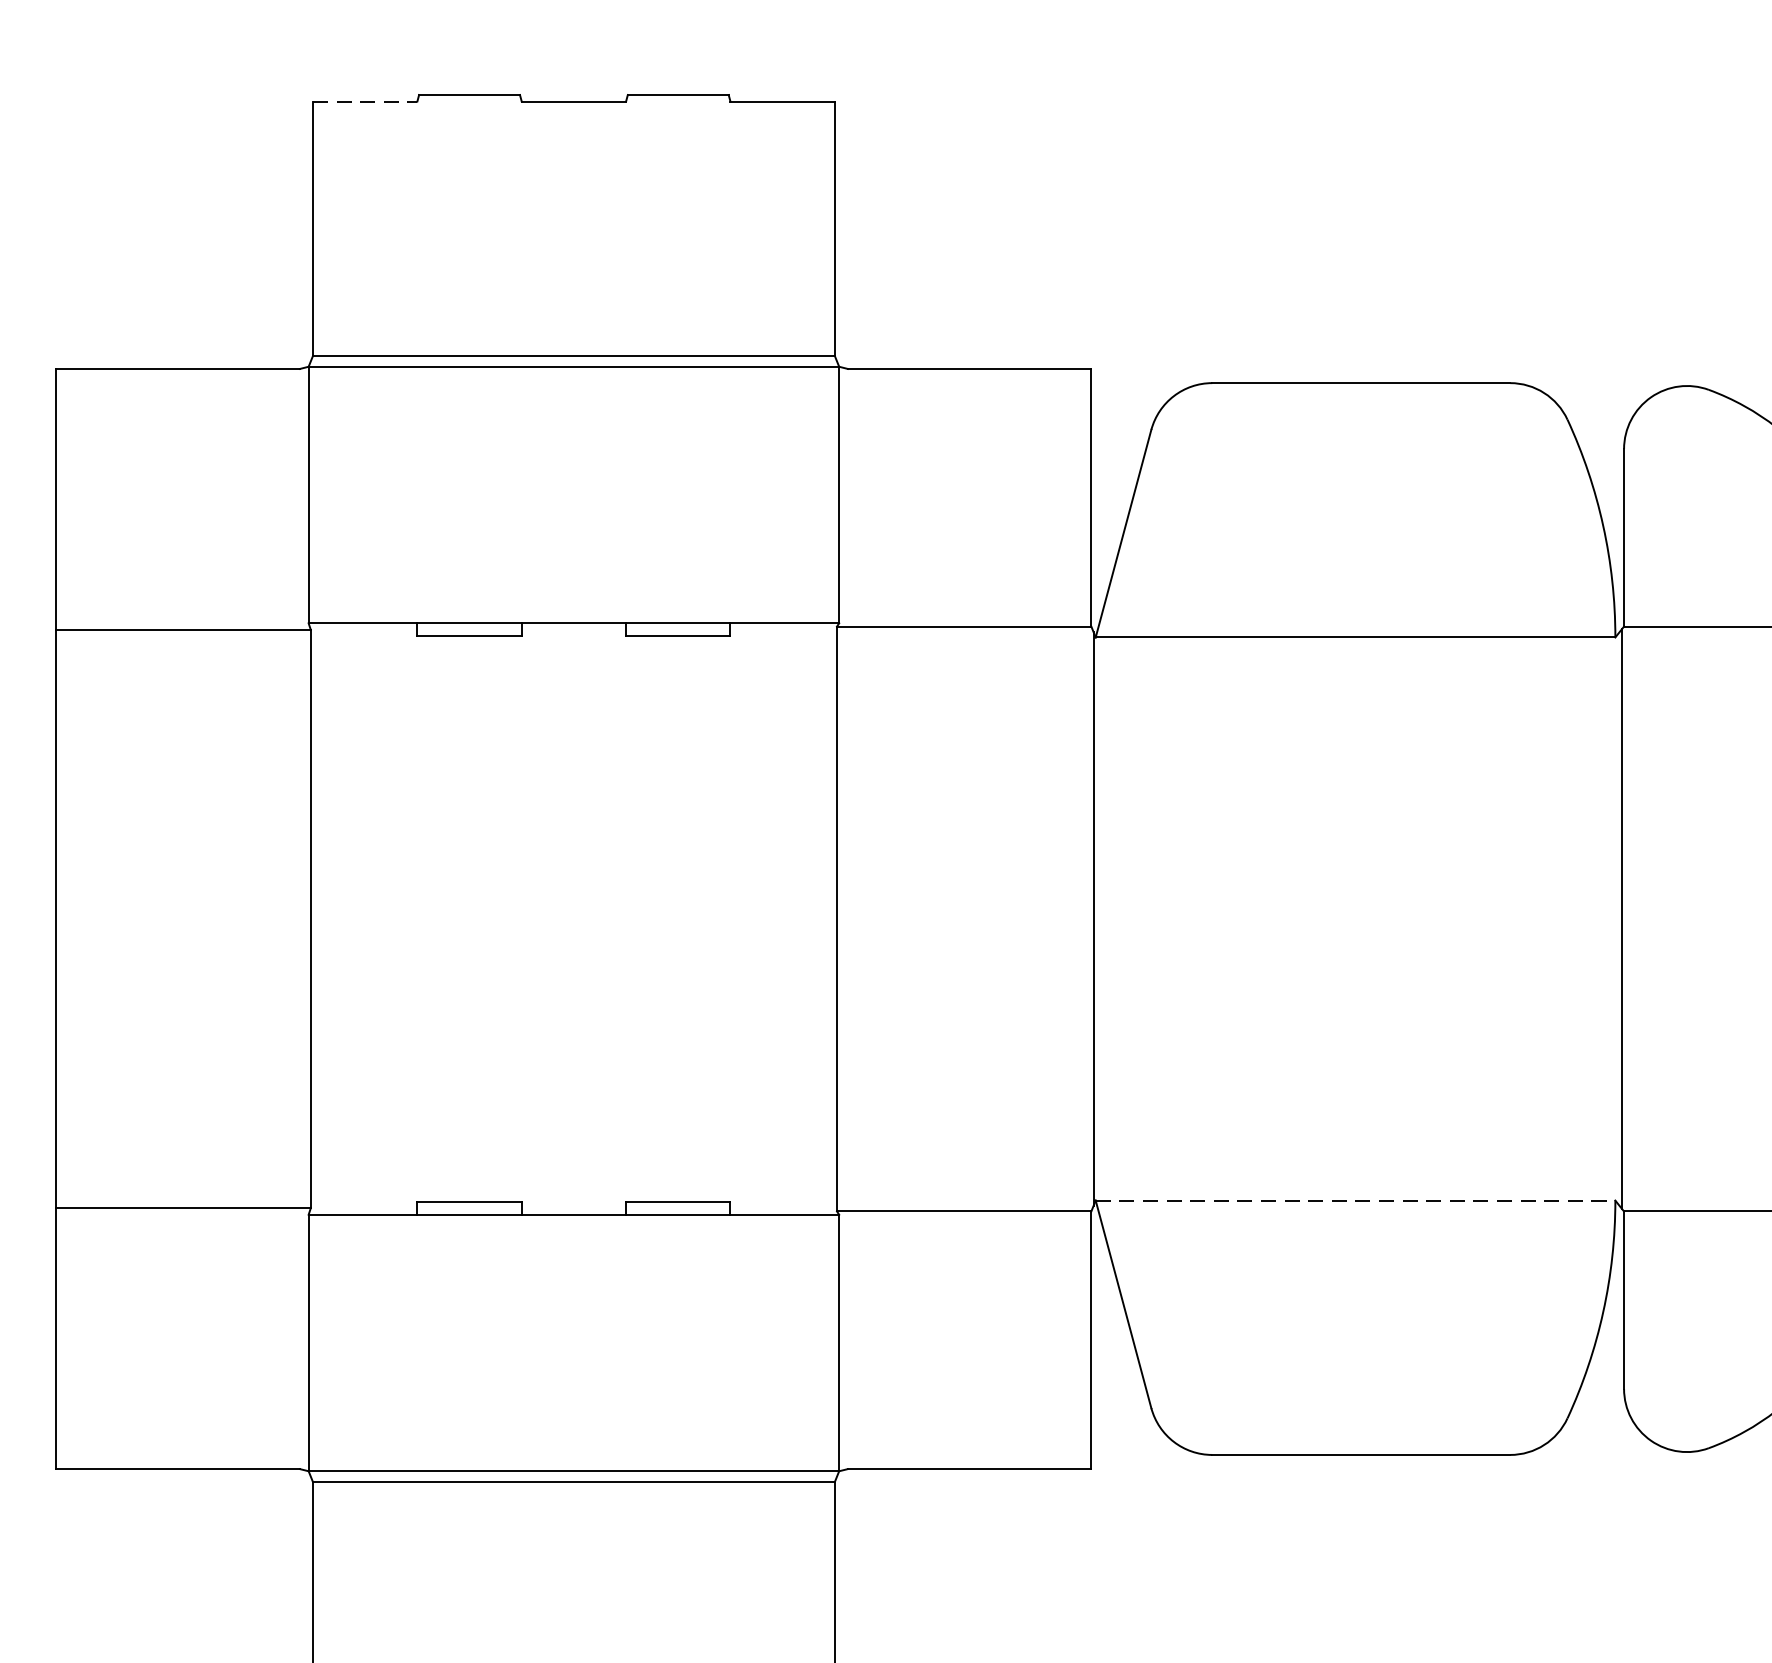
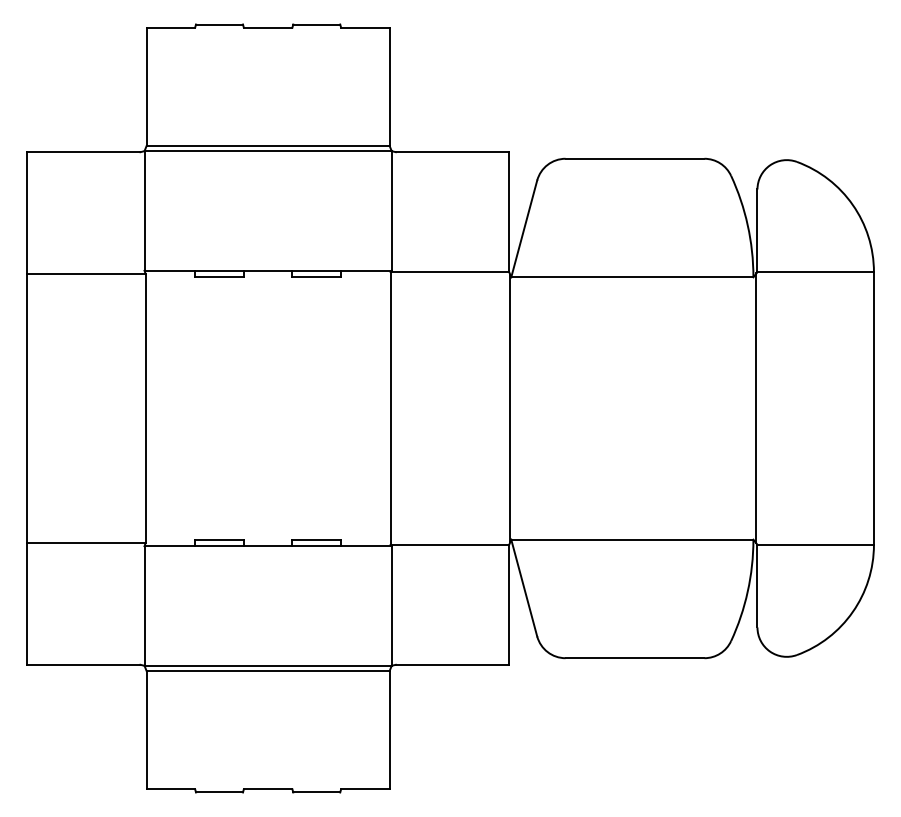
line: (366, 101) -> (171, 27), dashed -> solid
line: (1355, 1200) -> (632, 539), dashed -> solid

